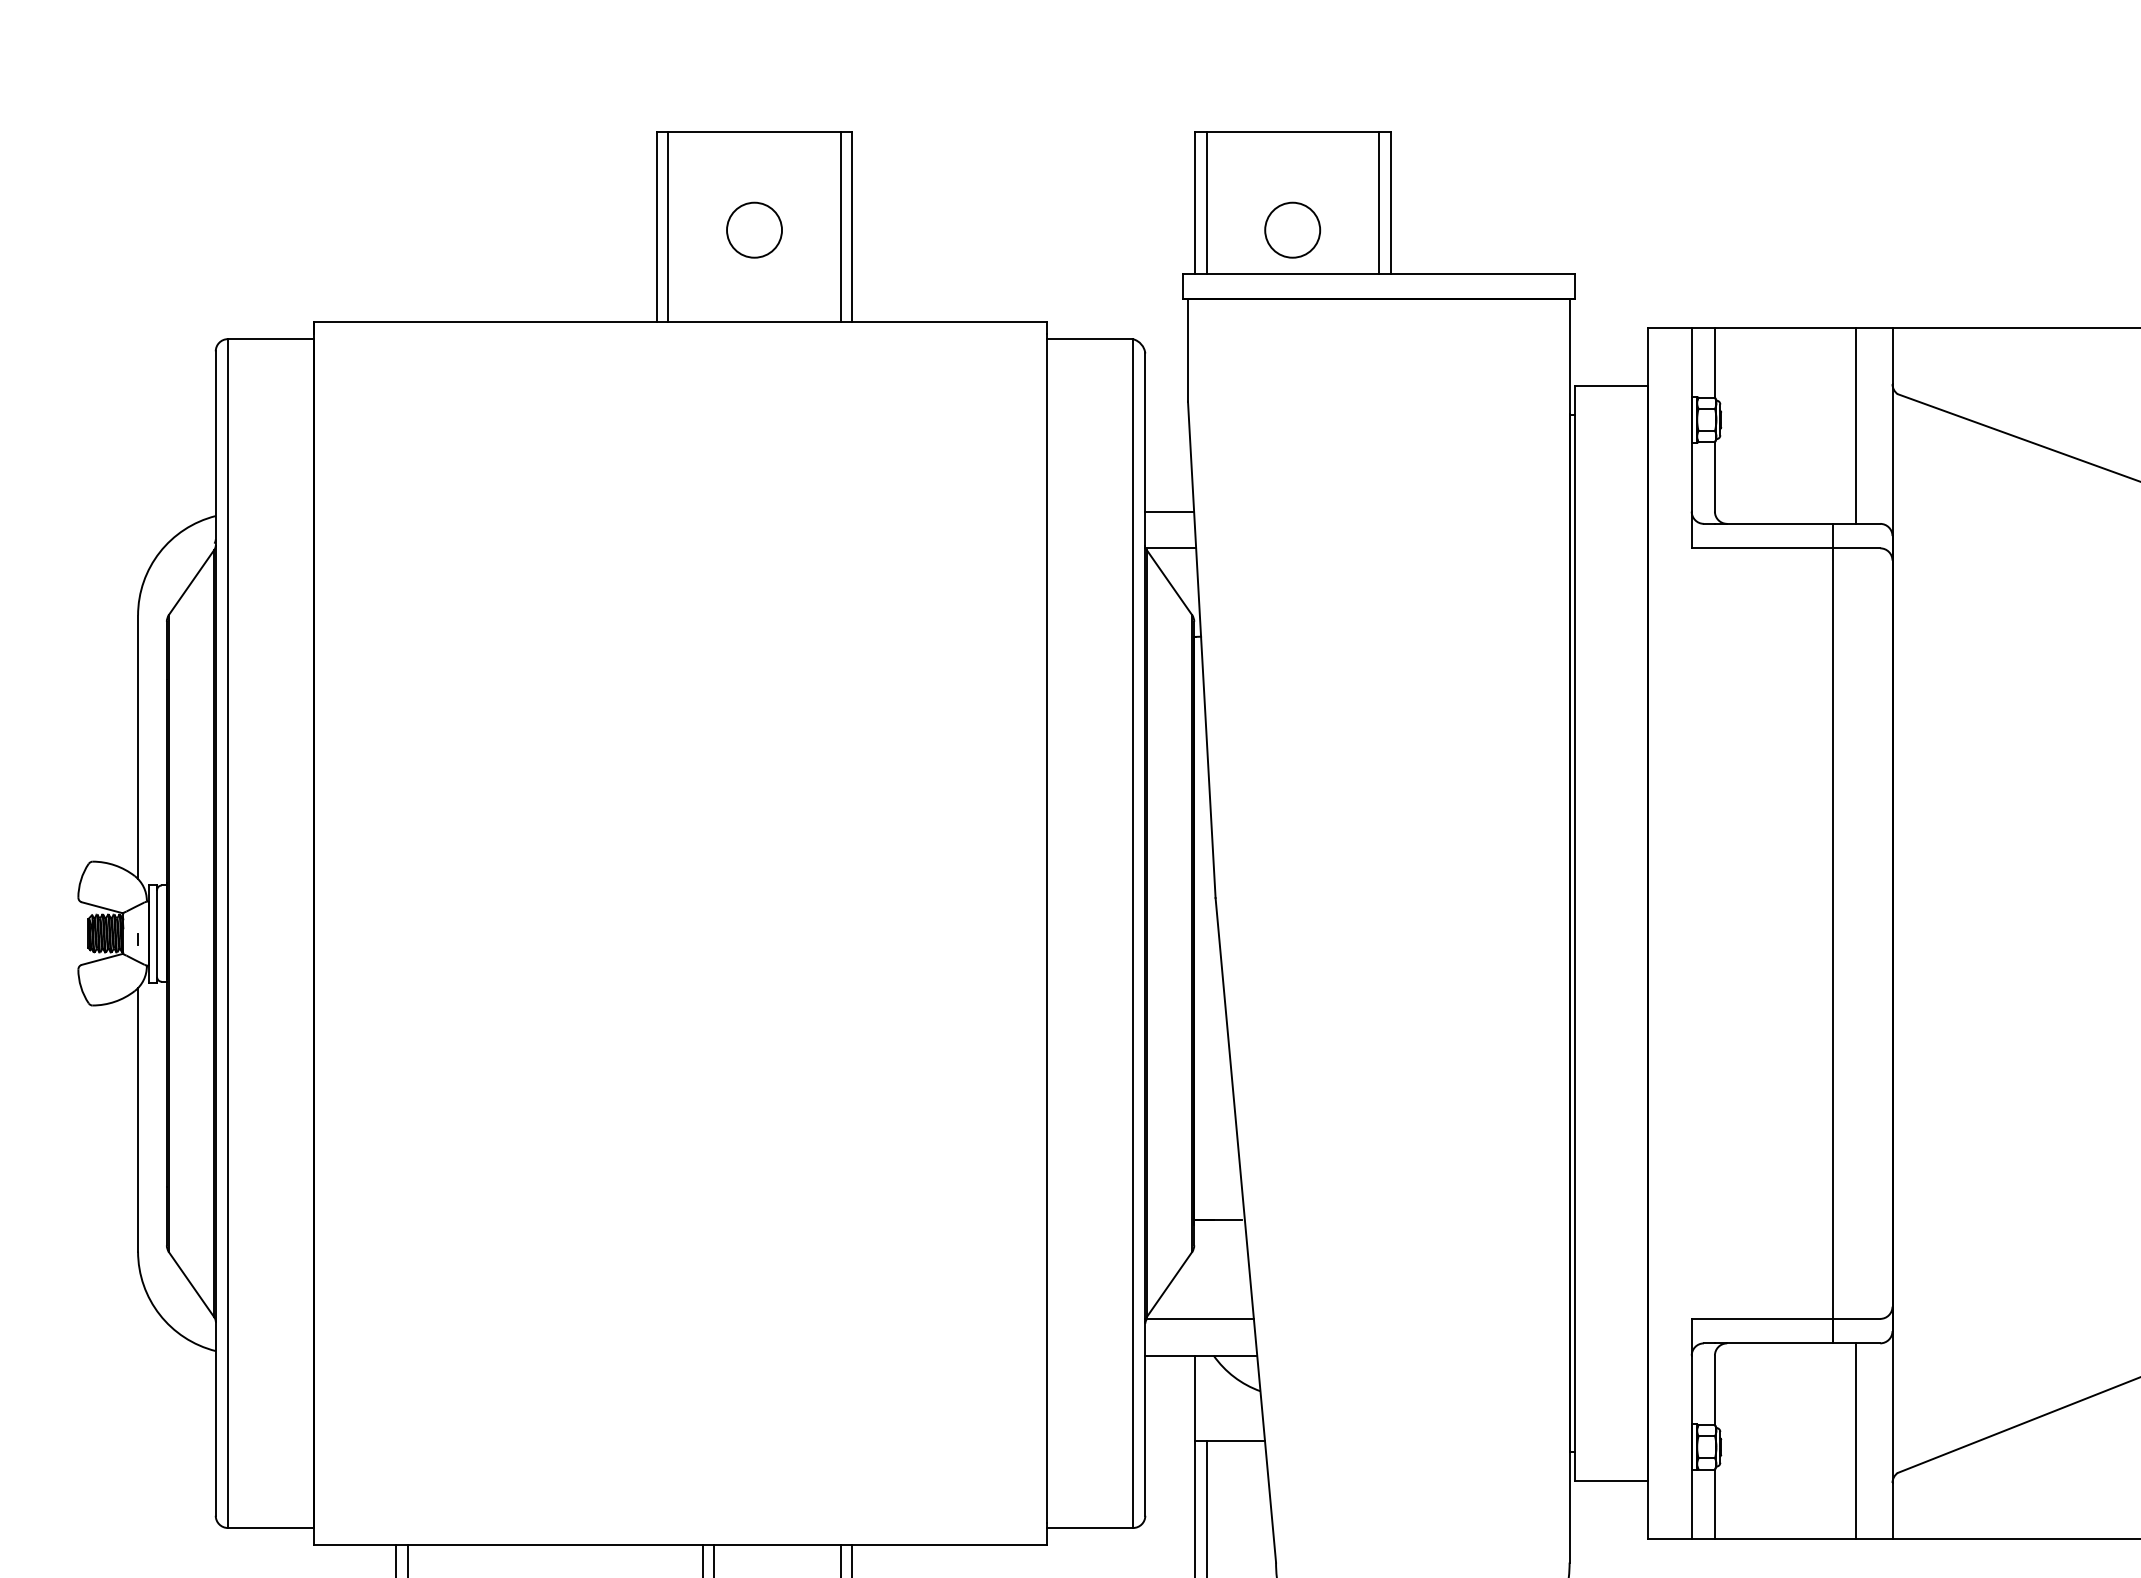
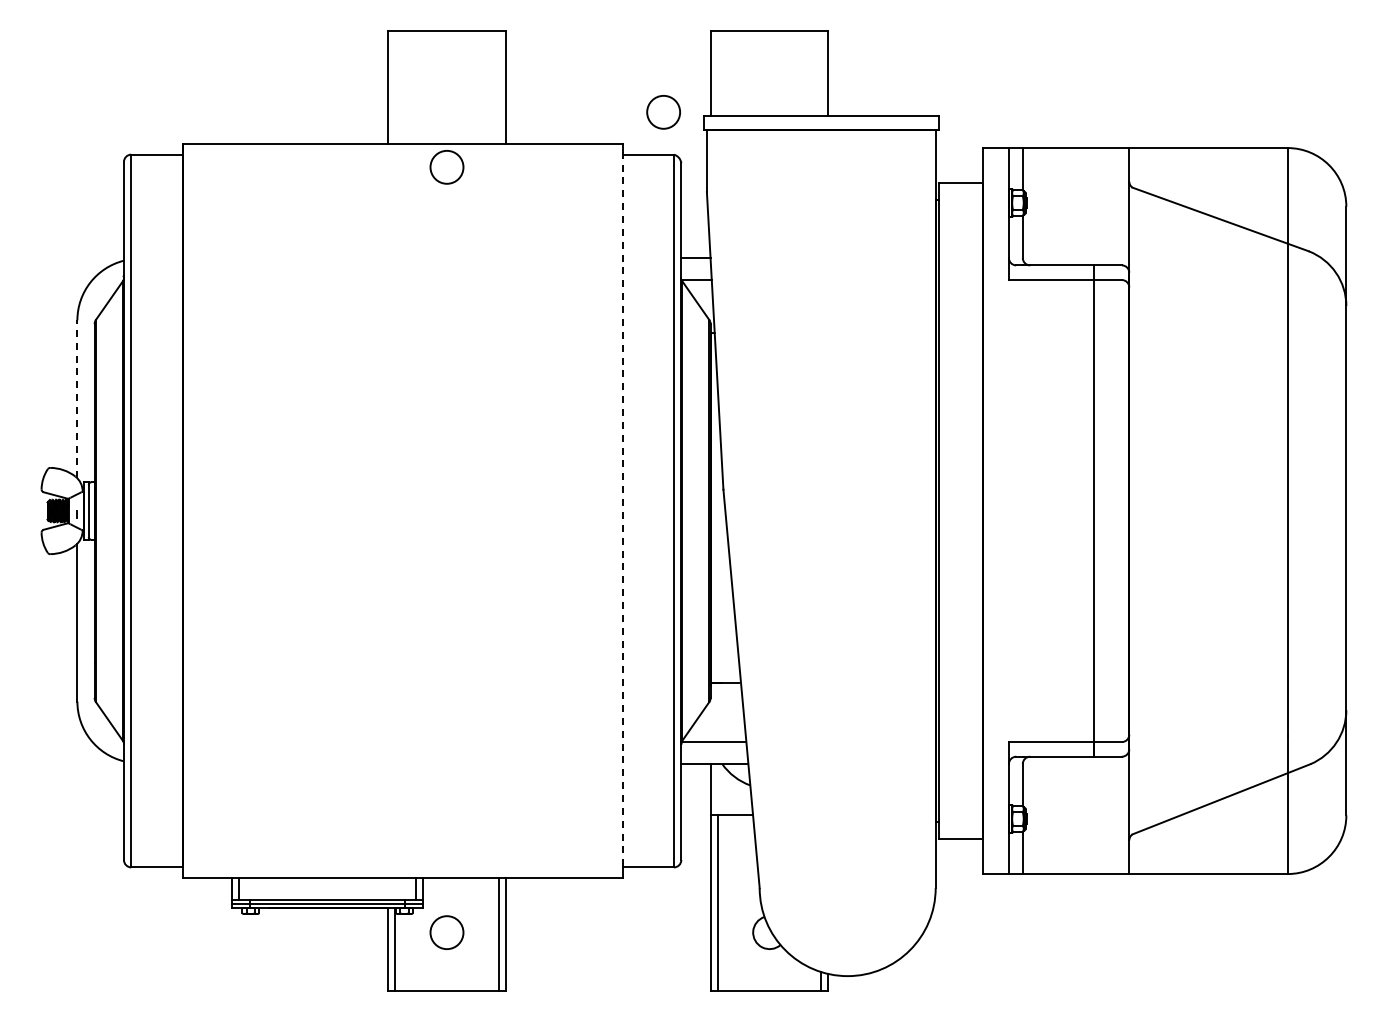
line: (1207, 202) -> (718, 72), removed
line: (1379, 202) -> (821, 72), removed
line: (668, 227) -> (395, 87), removed
line: (840, 227) -> (498, 87), removed
circle: (753, 230) -> (446, 167), moved
circle: (1292, 230) -> (663, 112), moved
line: (1856, 425) -> (1107, 206), removed
line: (138, 747) -> (77, 399), solid -> dashed
line: (1047, 929) -> (622, 508), solid -> dashed
line: (1856, 1441) -> (1107, 815), removed

